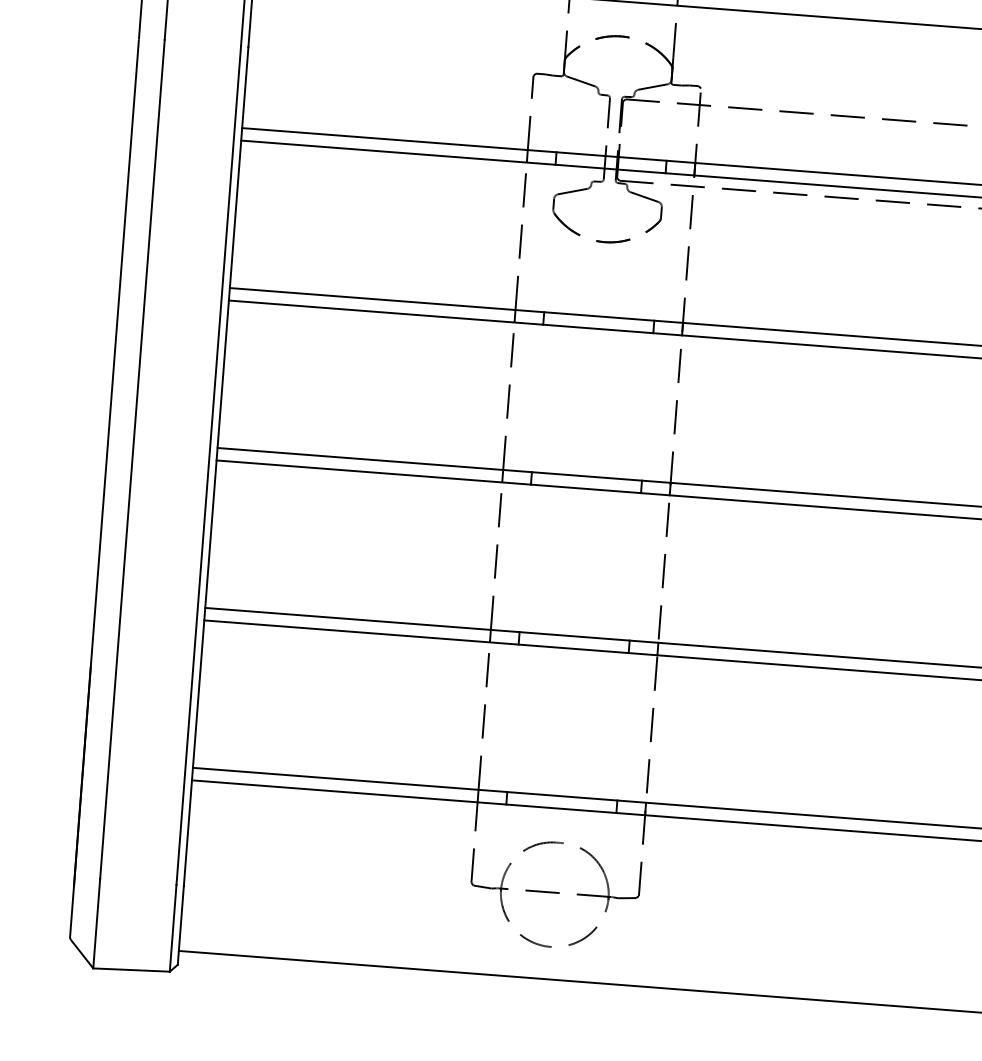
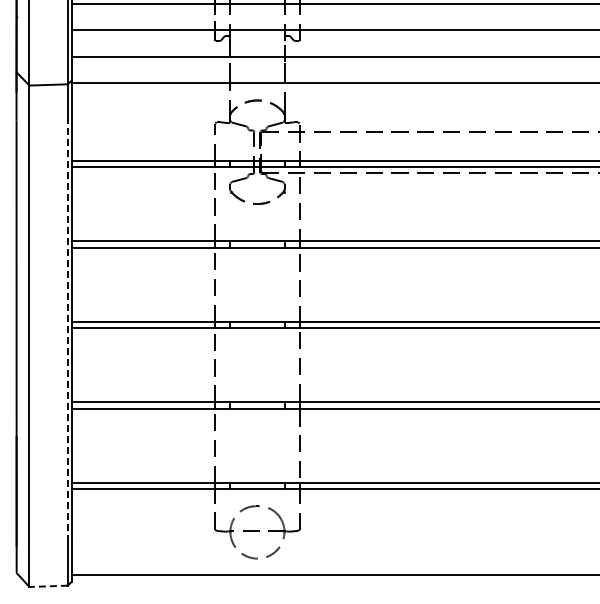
line: (208, 464) -> (67, 330), solid -> dashed
line: (131, 970) -> (48, 586), solid -> dashed

